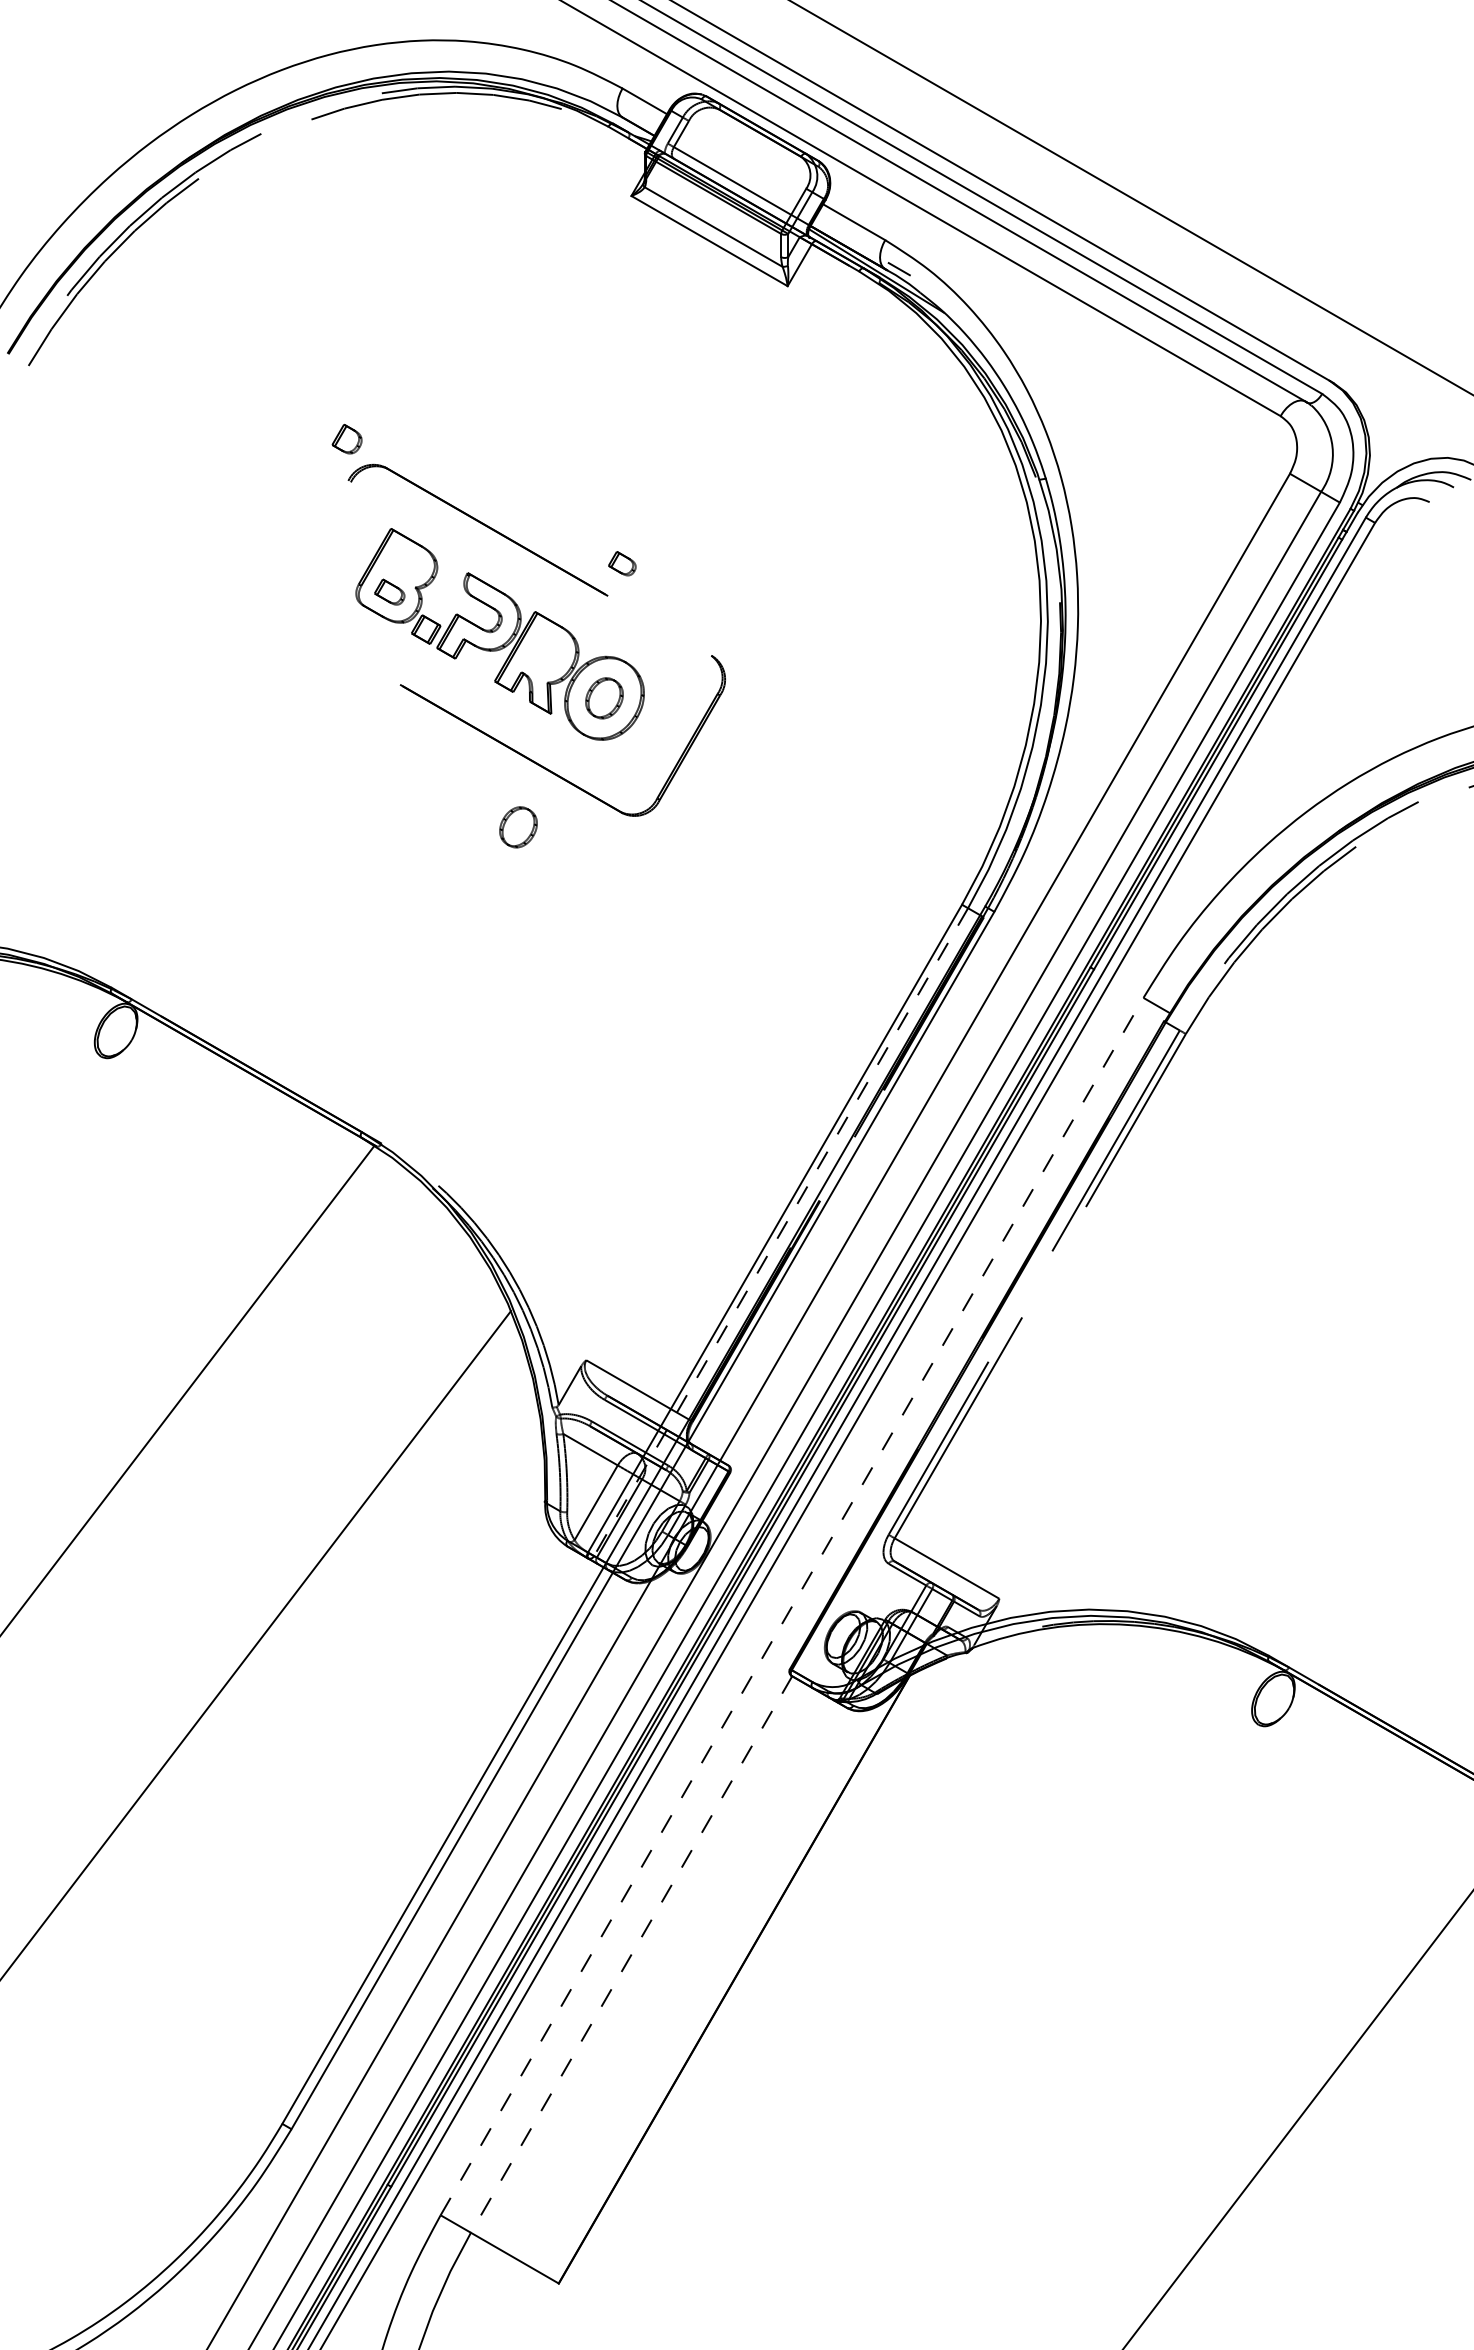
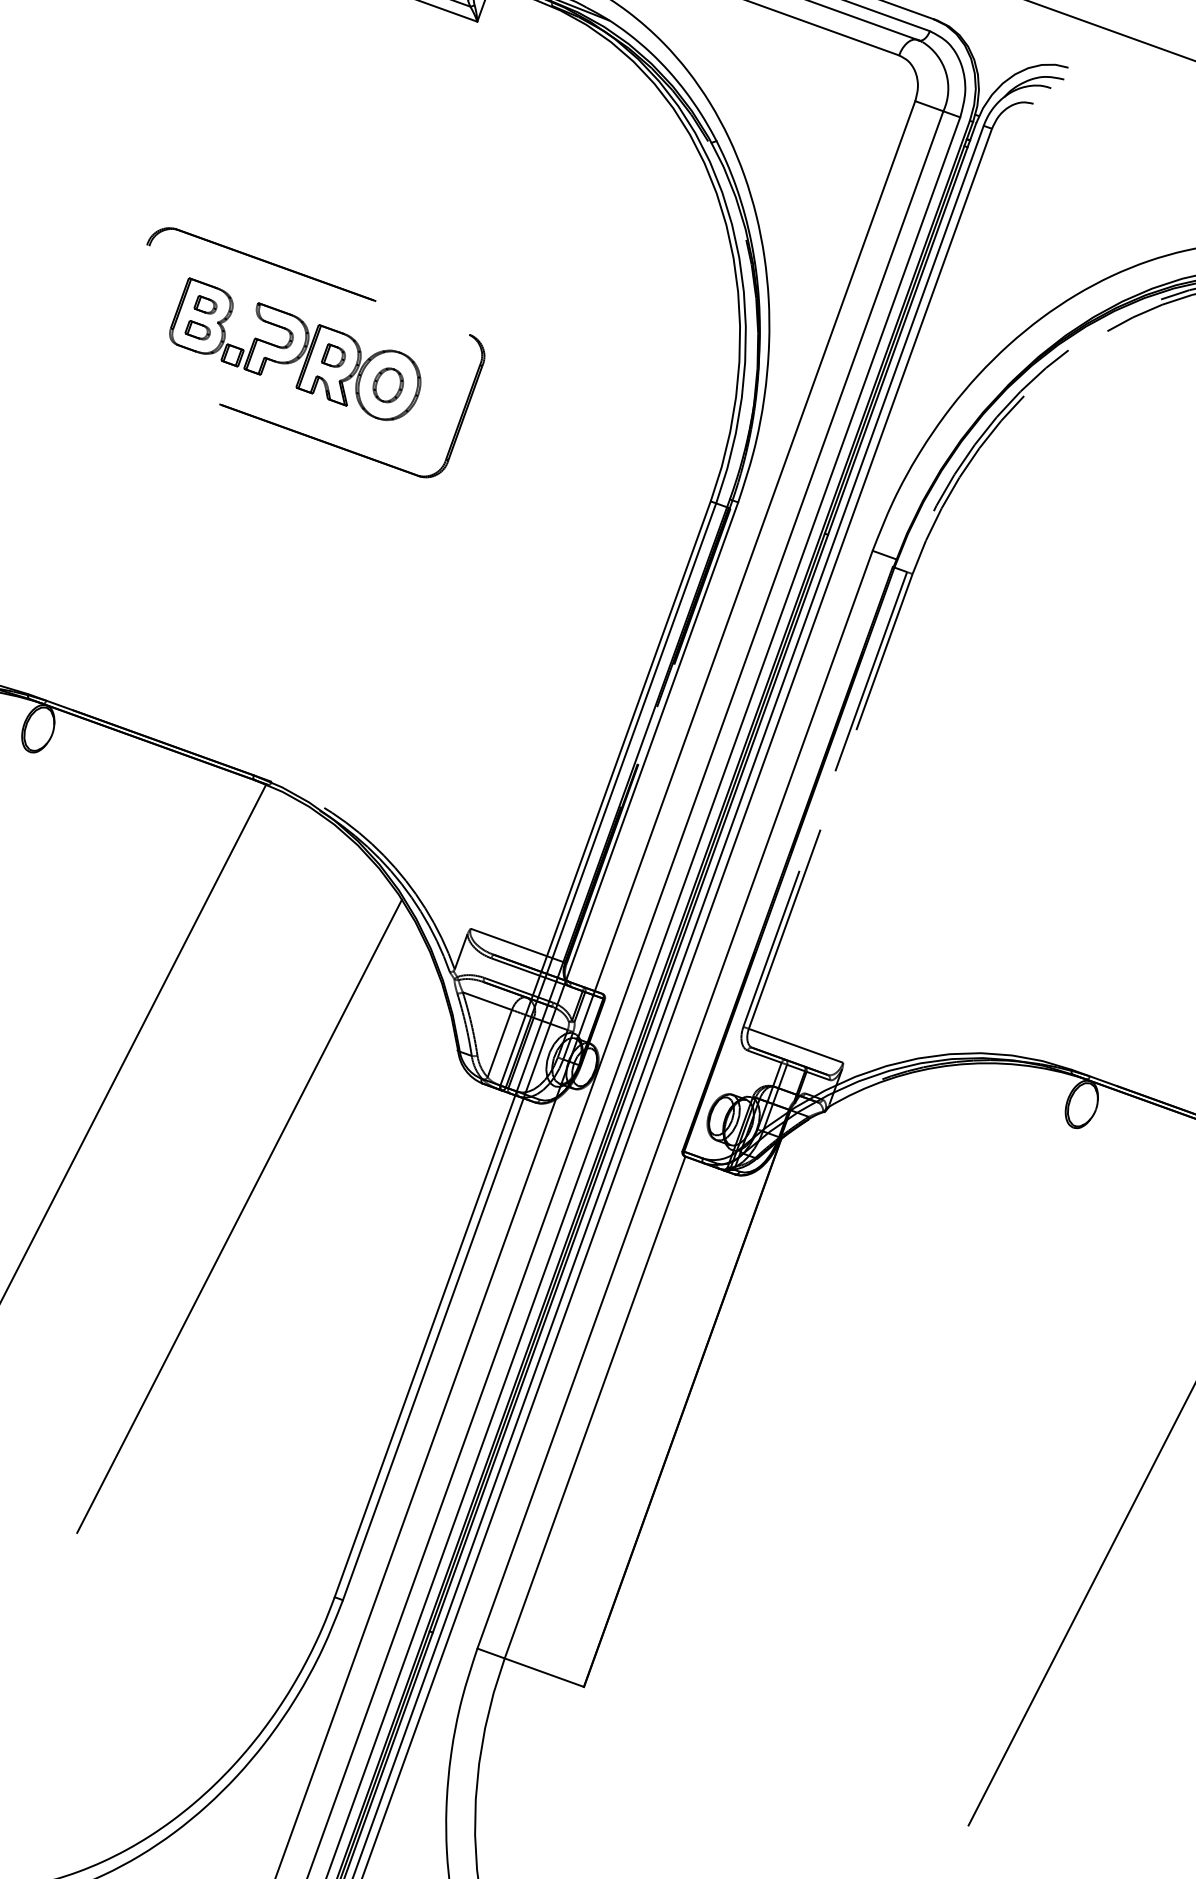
part: (346, 439) -> (332, 355), moved
part: (622, 563) -> (205, 304), moved
part: (518, 827) -> (337, 503), removed
line: (780, 1232) -> (610, 795), dashed -> solid
line: (792, 1606) -> (675, 1099), dashed -> solid
line: (631, 1954) -> (595, 1407), dashed -> solid

